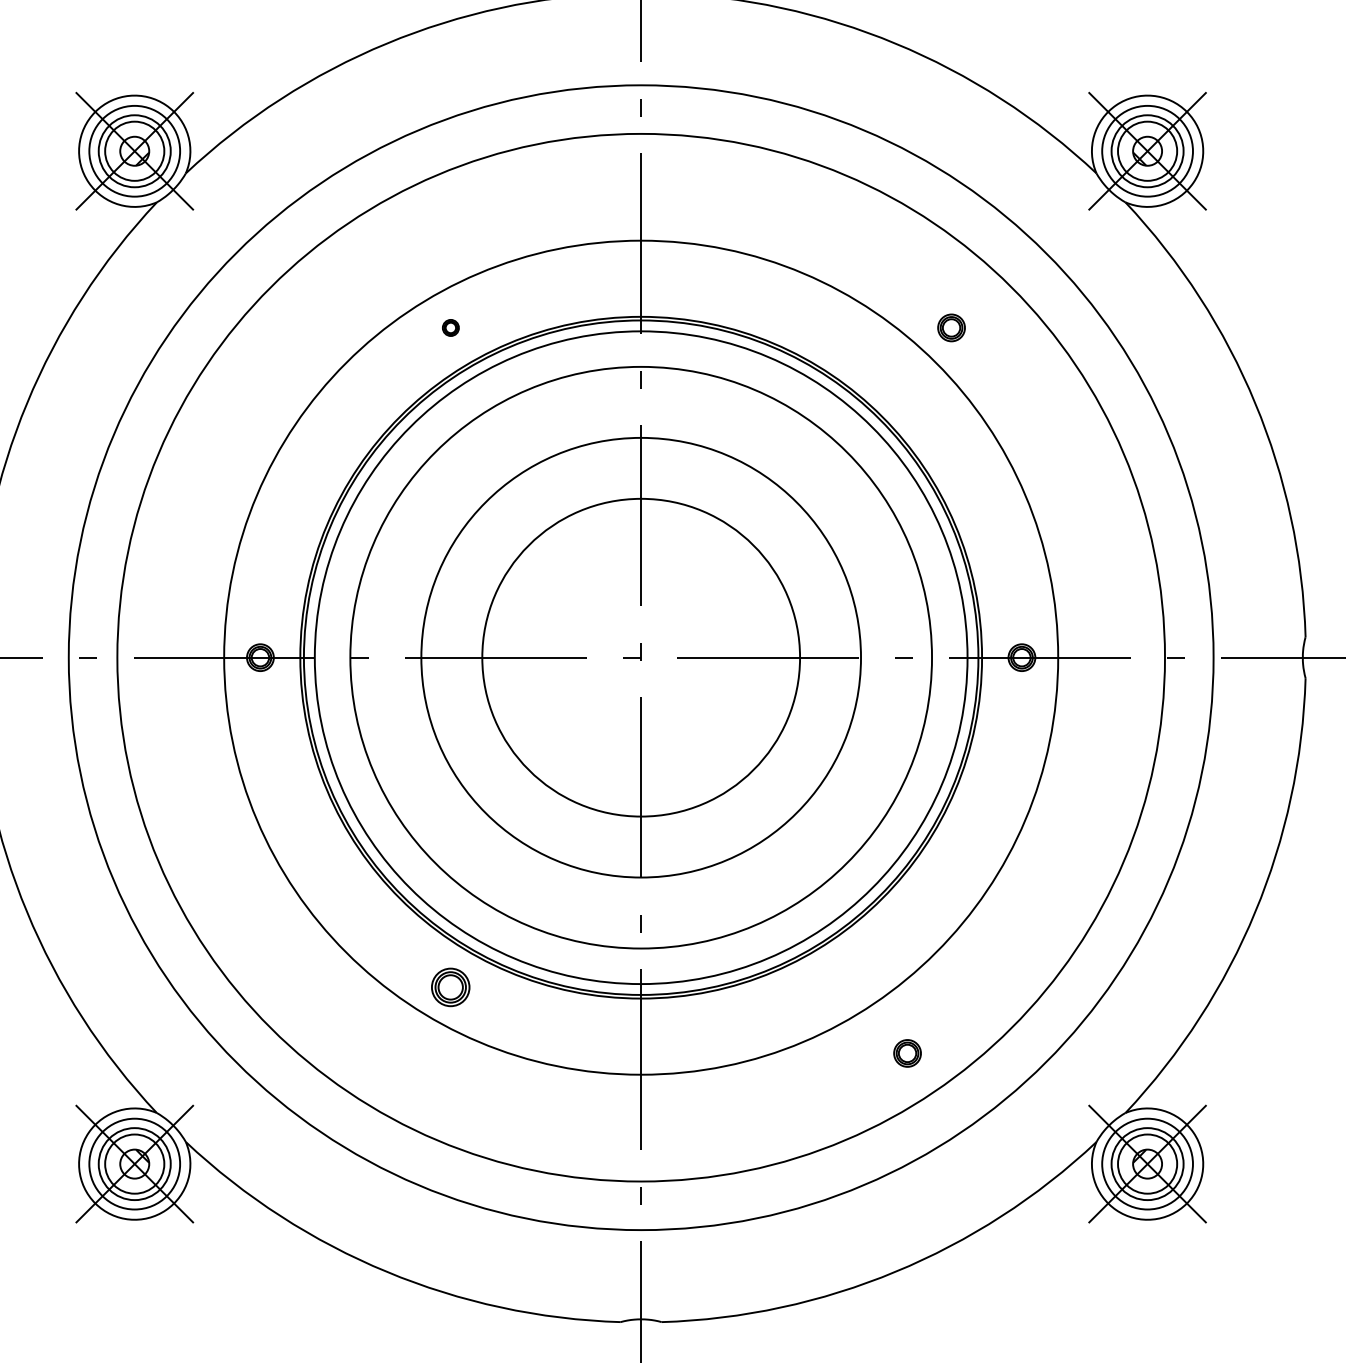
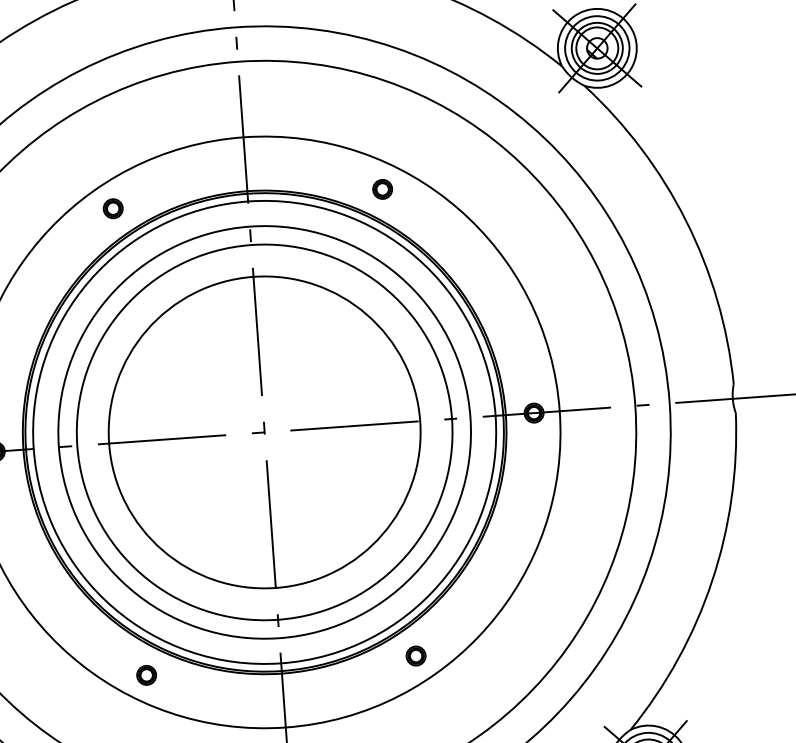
part: (450, 327) -> (112, 208), size x1.67
part: (951, 327) -> (382, 189), moved
circle: (640, 657) -> (264, 432), size x1.67
part: (450, 987) -> (146, 675), size x0.71
part: (907, 1053) -> (416, 656), moved

